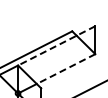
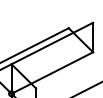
line: (56, 46) -> (52, 44), dashed -> solid
line: (66, 69) -> (62, 68), dashed -> solid

